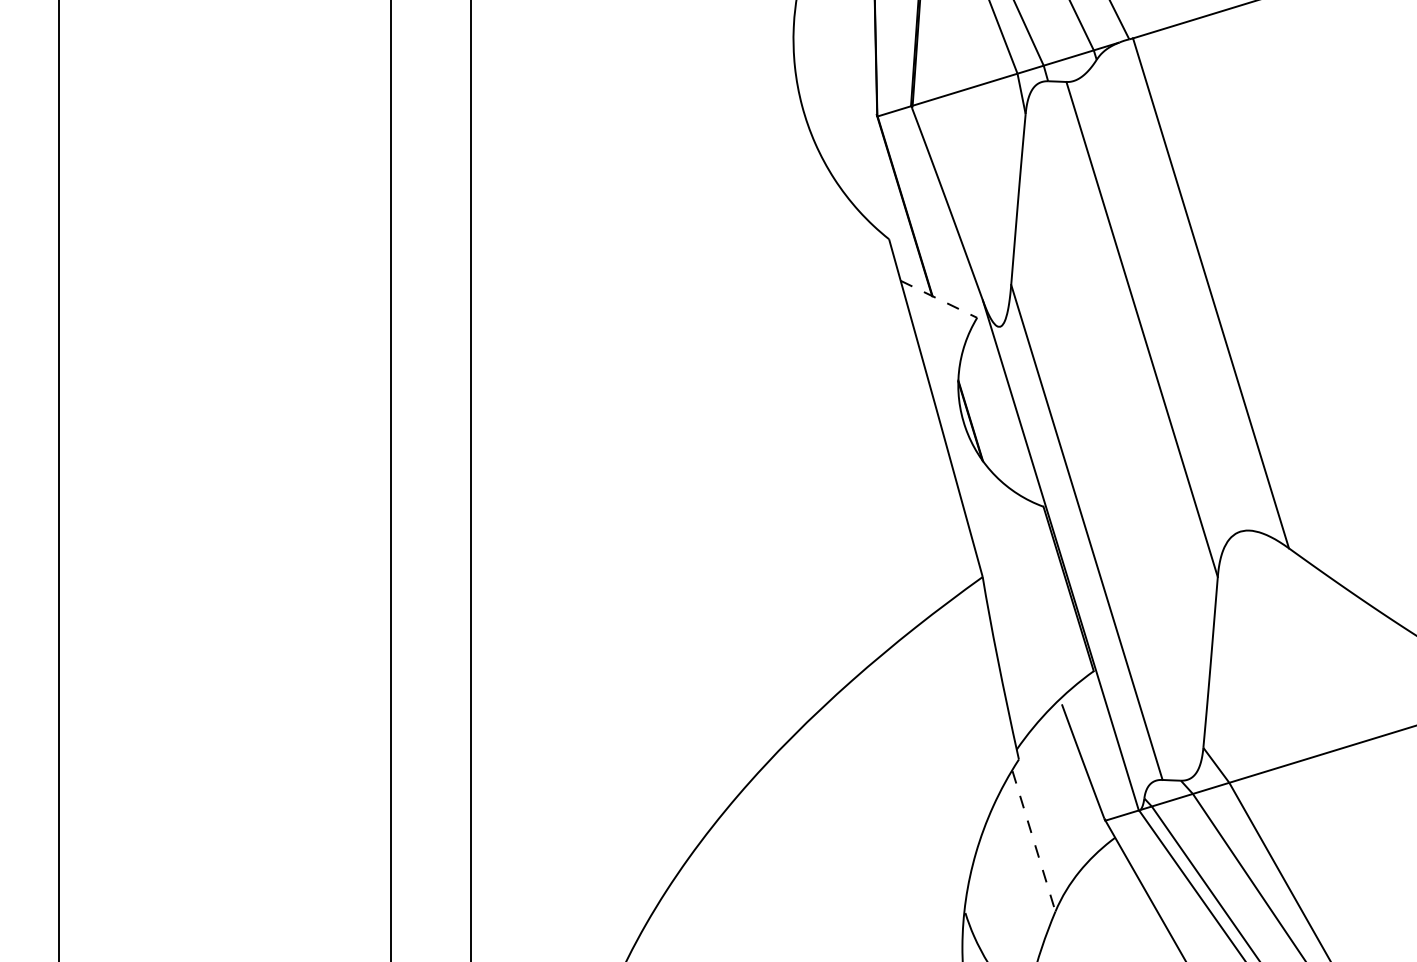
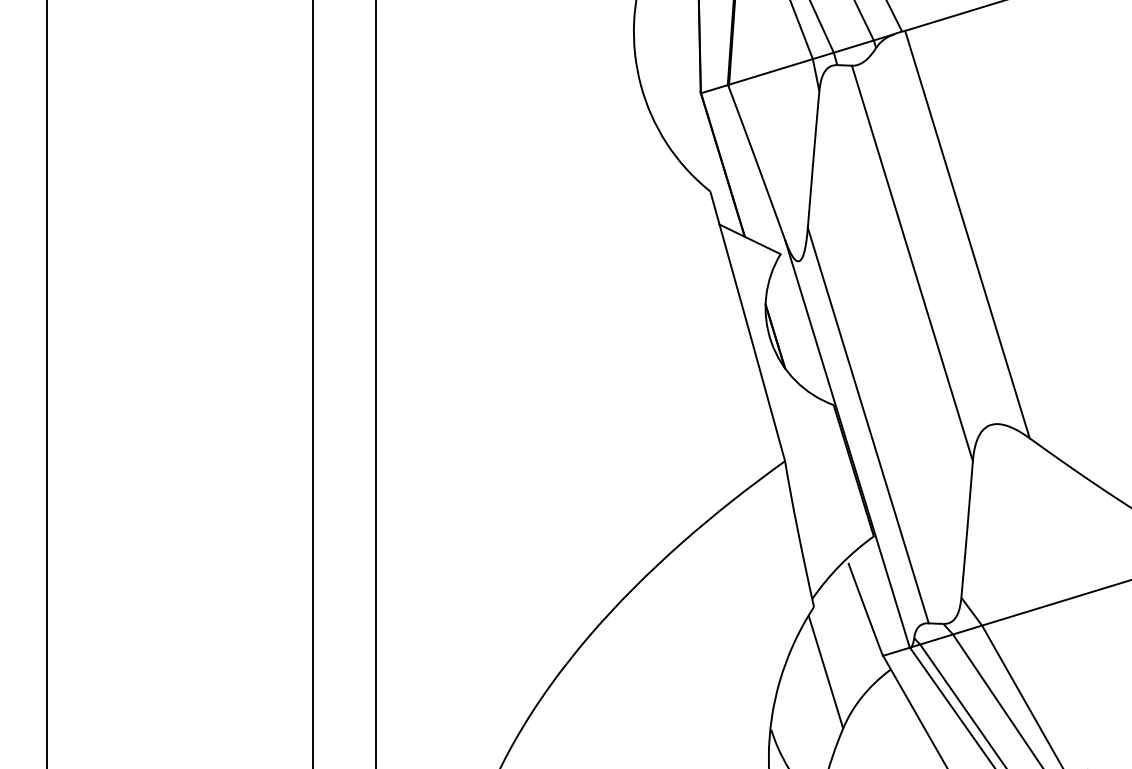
line: (939, 299) -> (750, 239), dashed -> solid
line: (1034, 841) -> (826, 672), dashed -> solid

